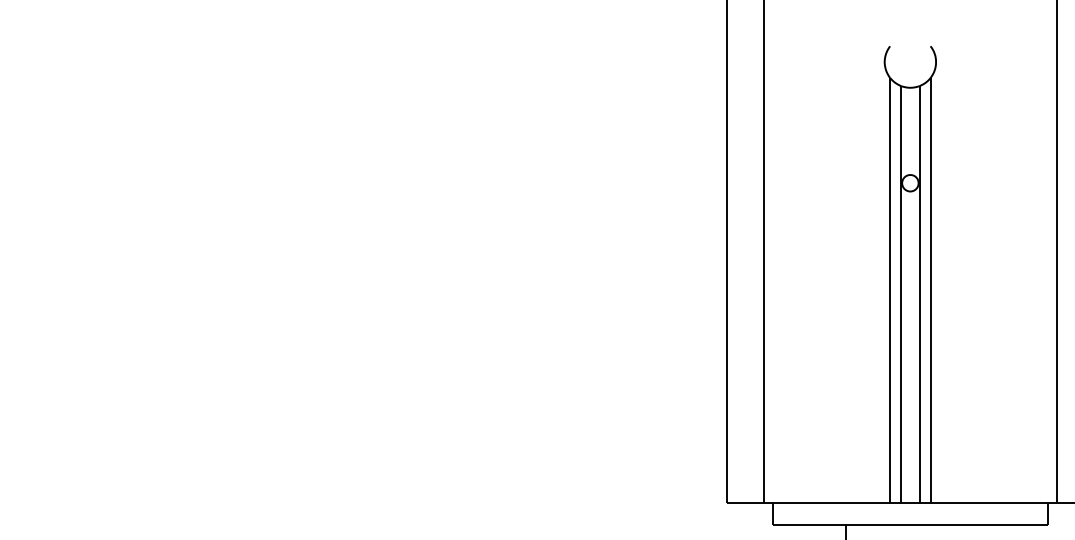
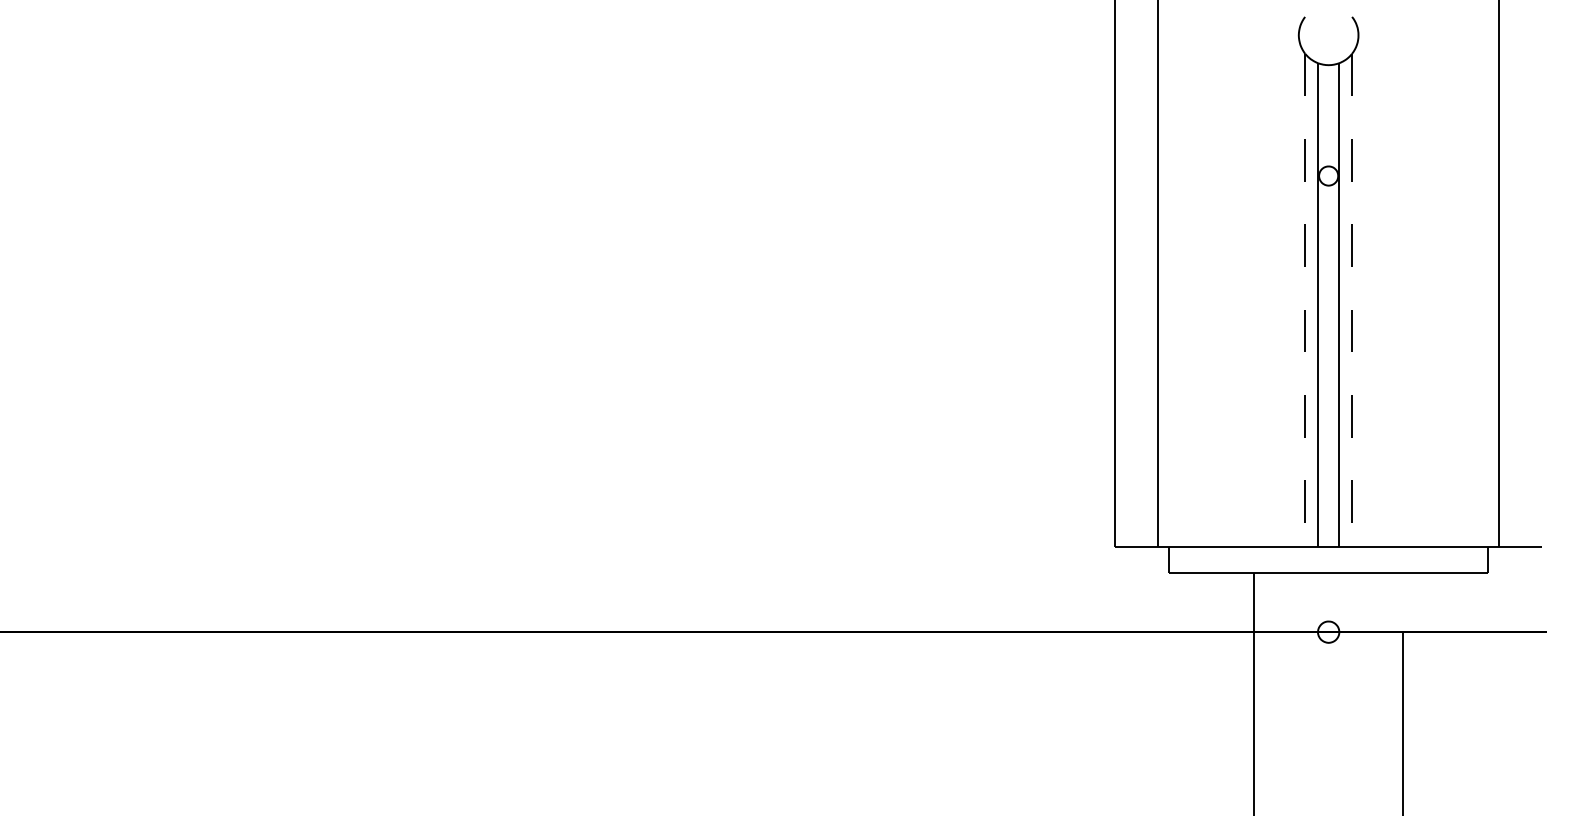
line: (890, 290) -> (1305, 300), solid -> dashed
line: (930, 290) -> (1352, 300), solid -> dashed

